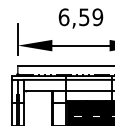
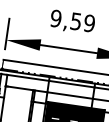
text: (63, 17) -> (55, 18), 6,59 -> 9,59

